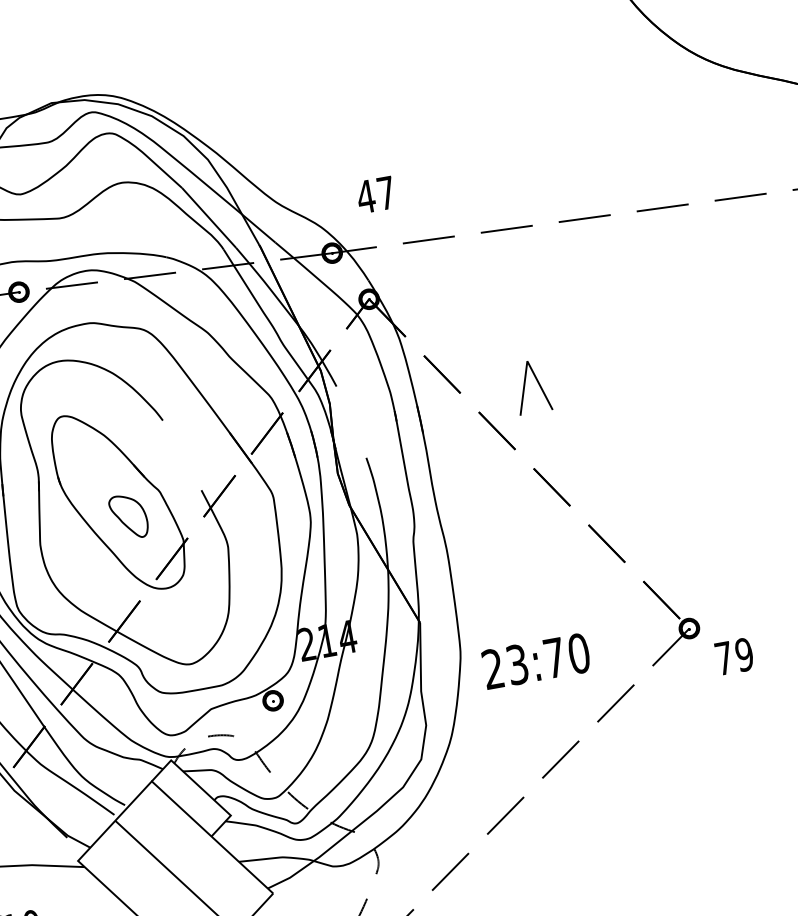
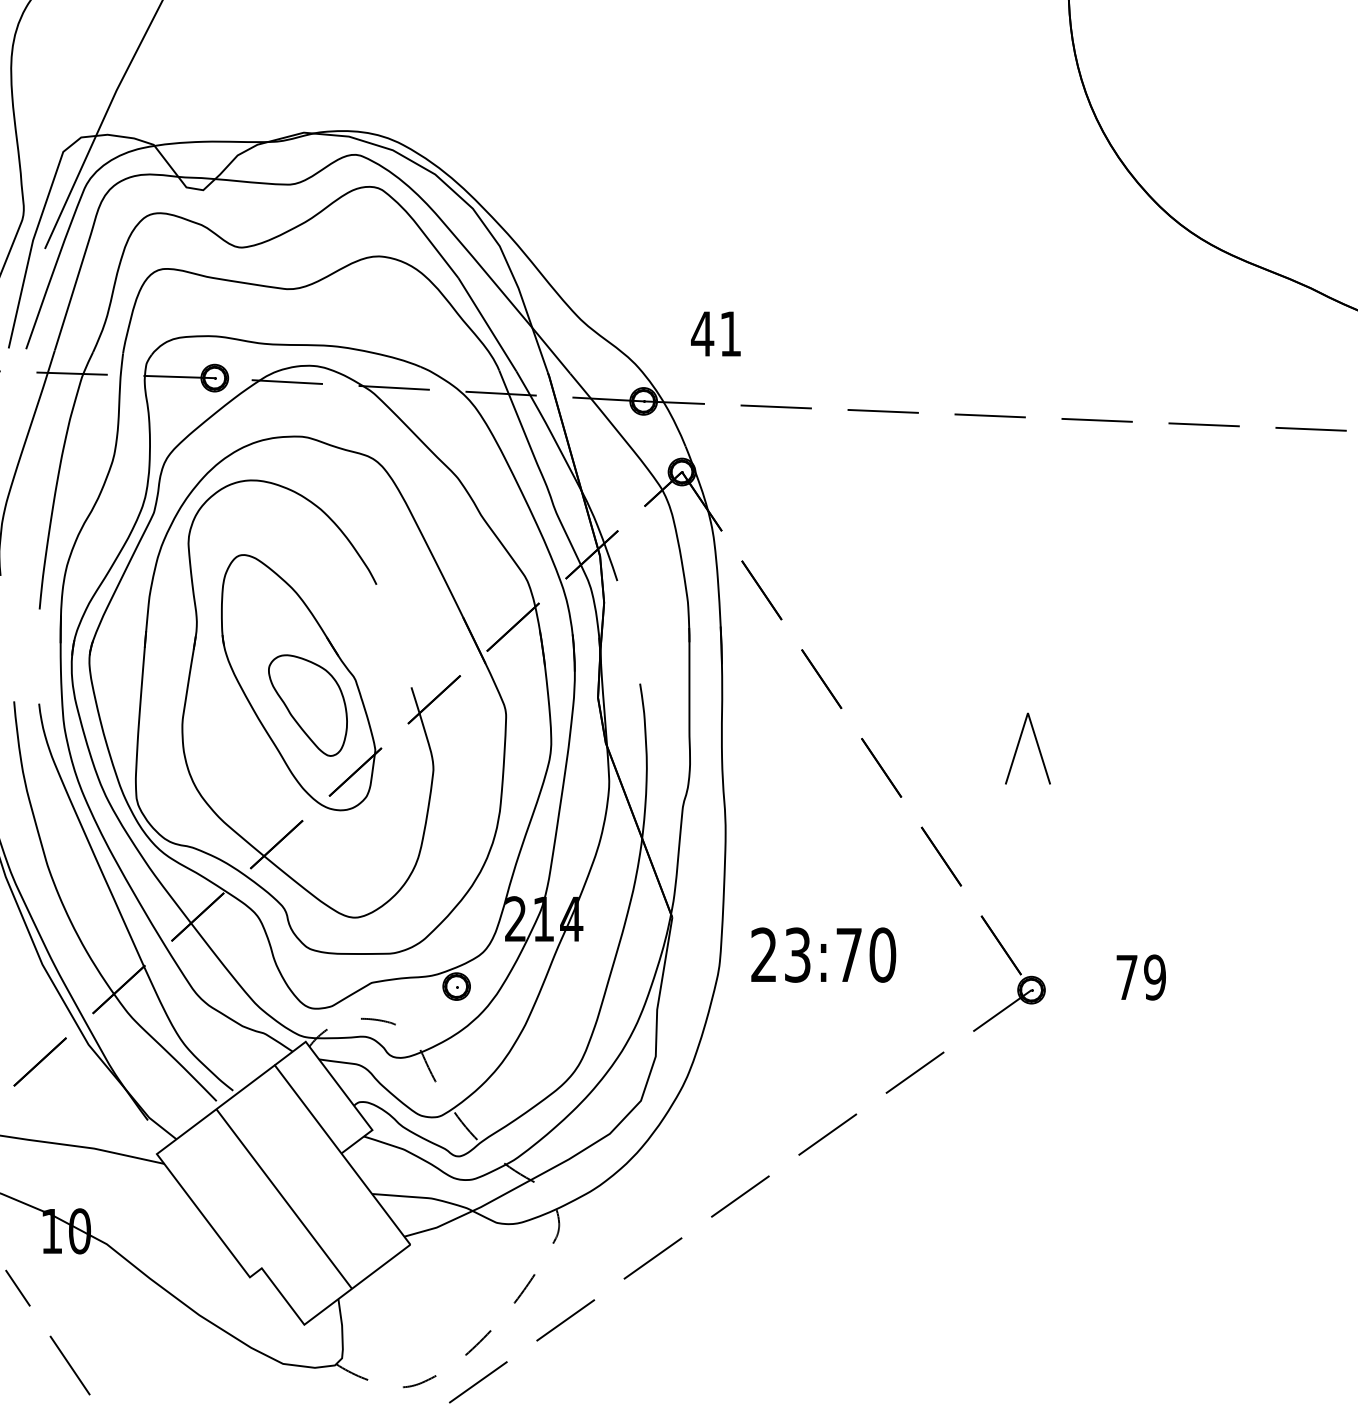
text: (386, 192) -> (730, 333), 47 -> 41
part: (525, 385) -> (1019, 744), moved
part: (128, 516) -> (307, 705), size x1.67
text: (733, 656) -> (1140, 977), moved
text: (536, 660) -> (823, 954), moved

